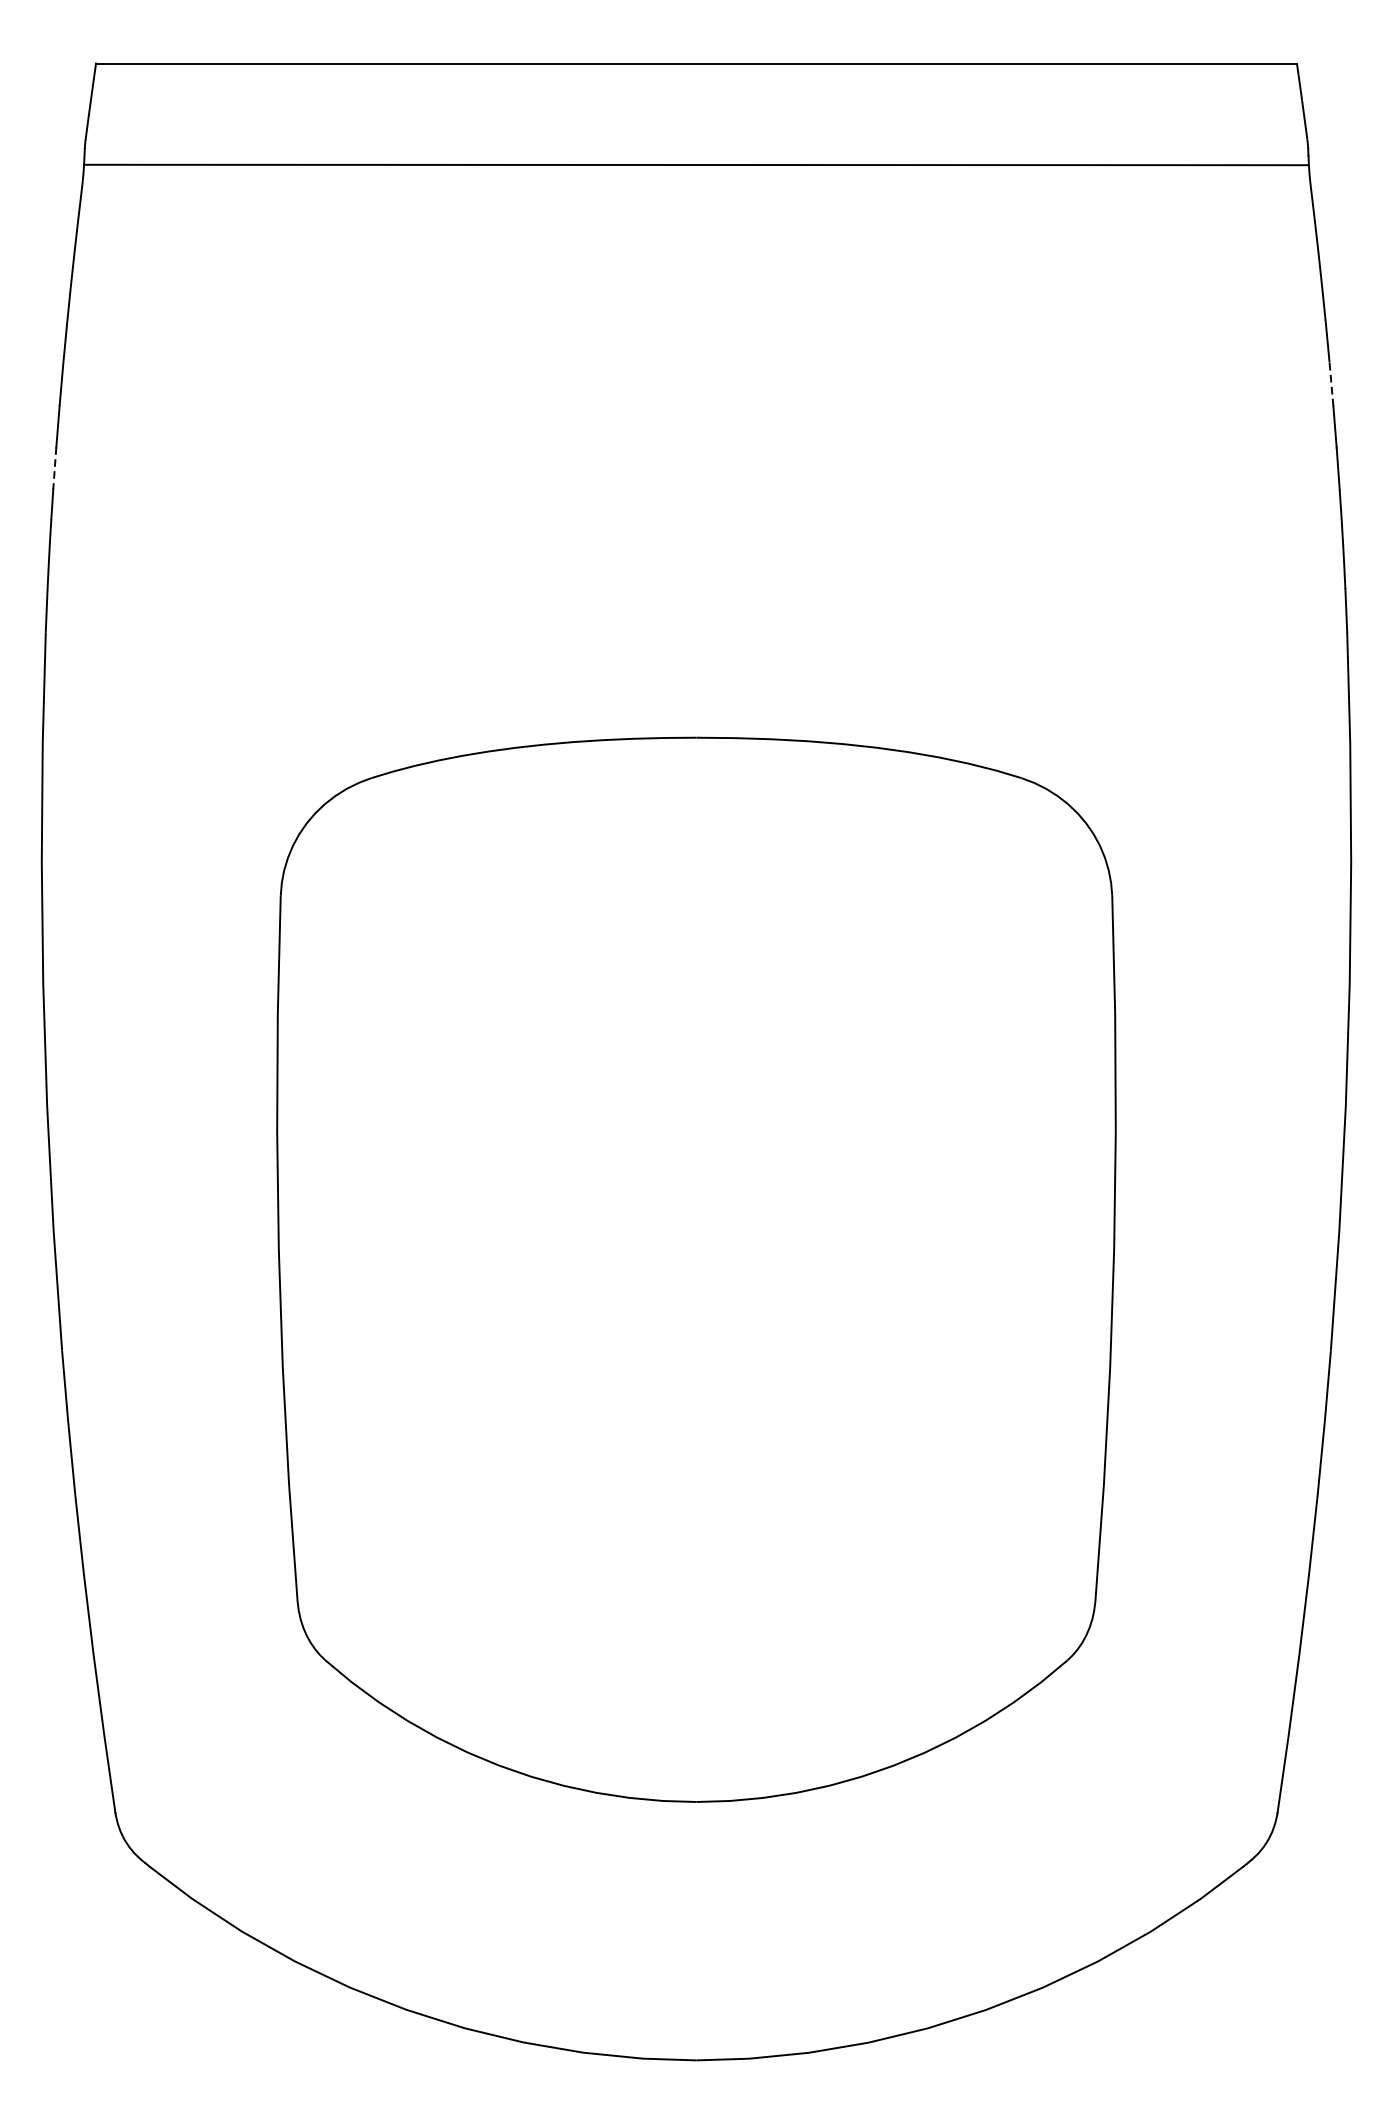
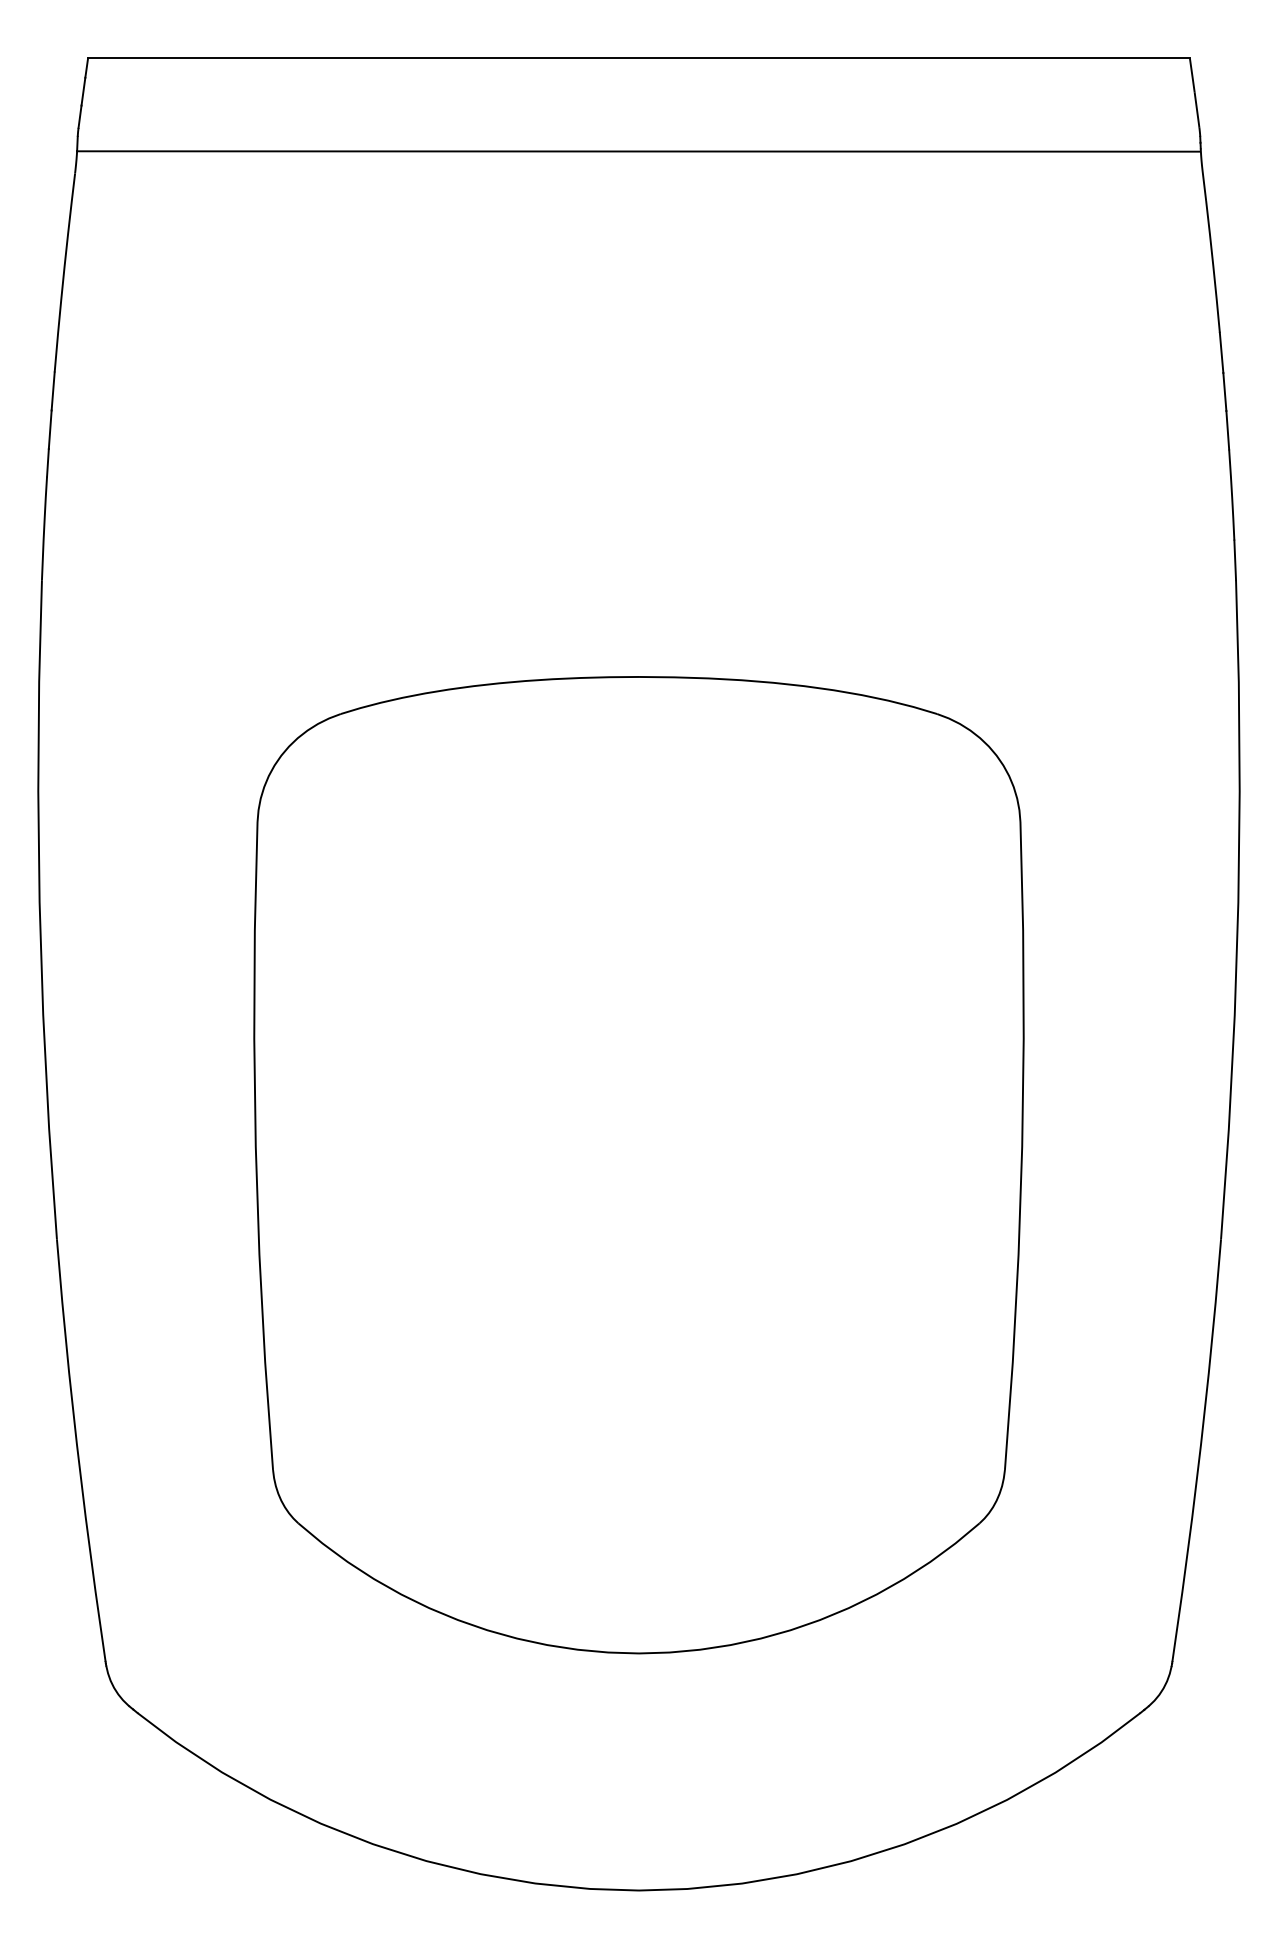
line: (1331, 384) -> (1221, 352), dashed -> solid
line: (55, 469) -> (50, 430), dashed -> solid

